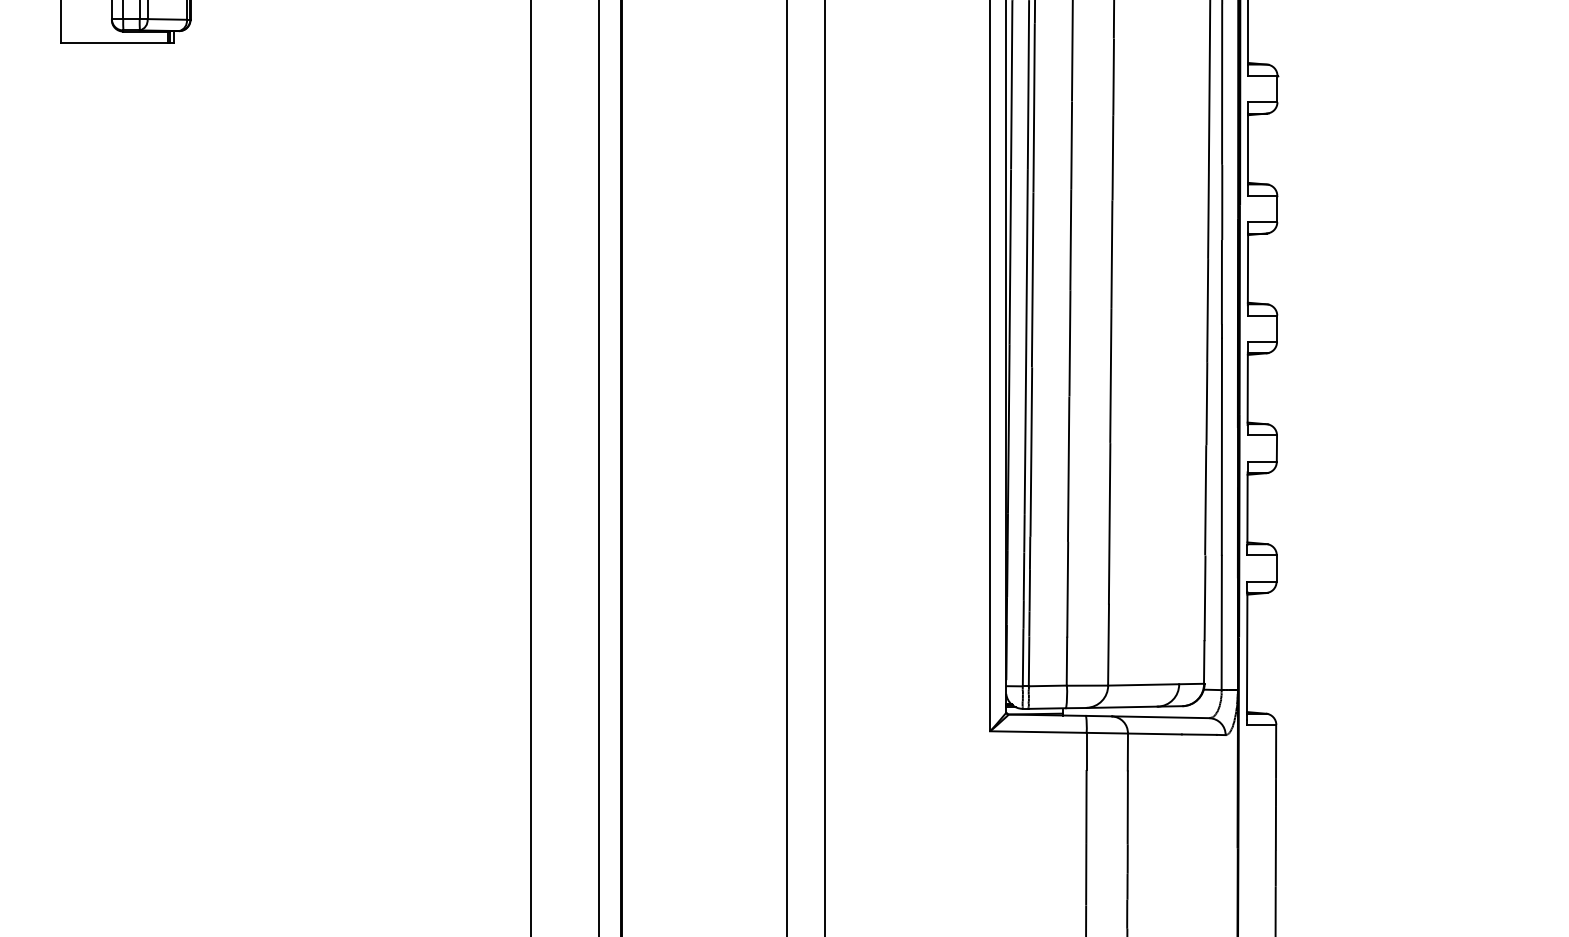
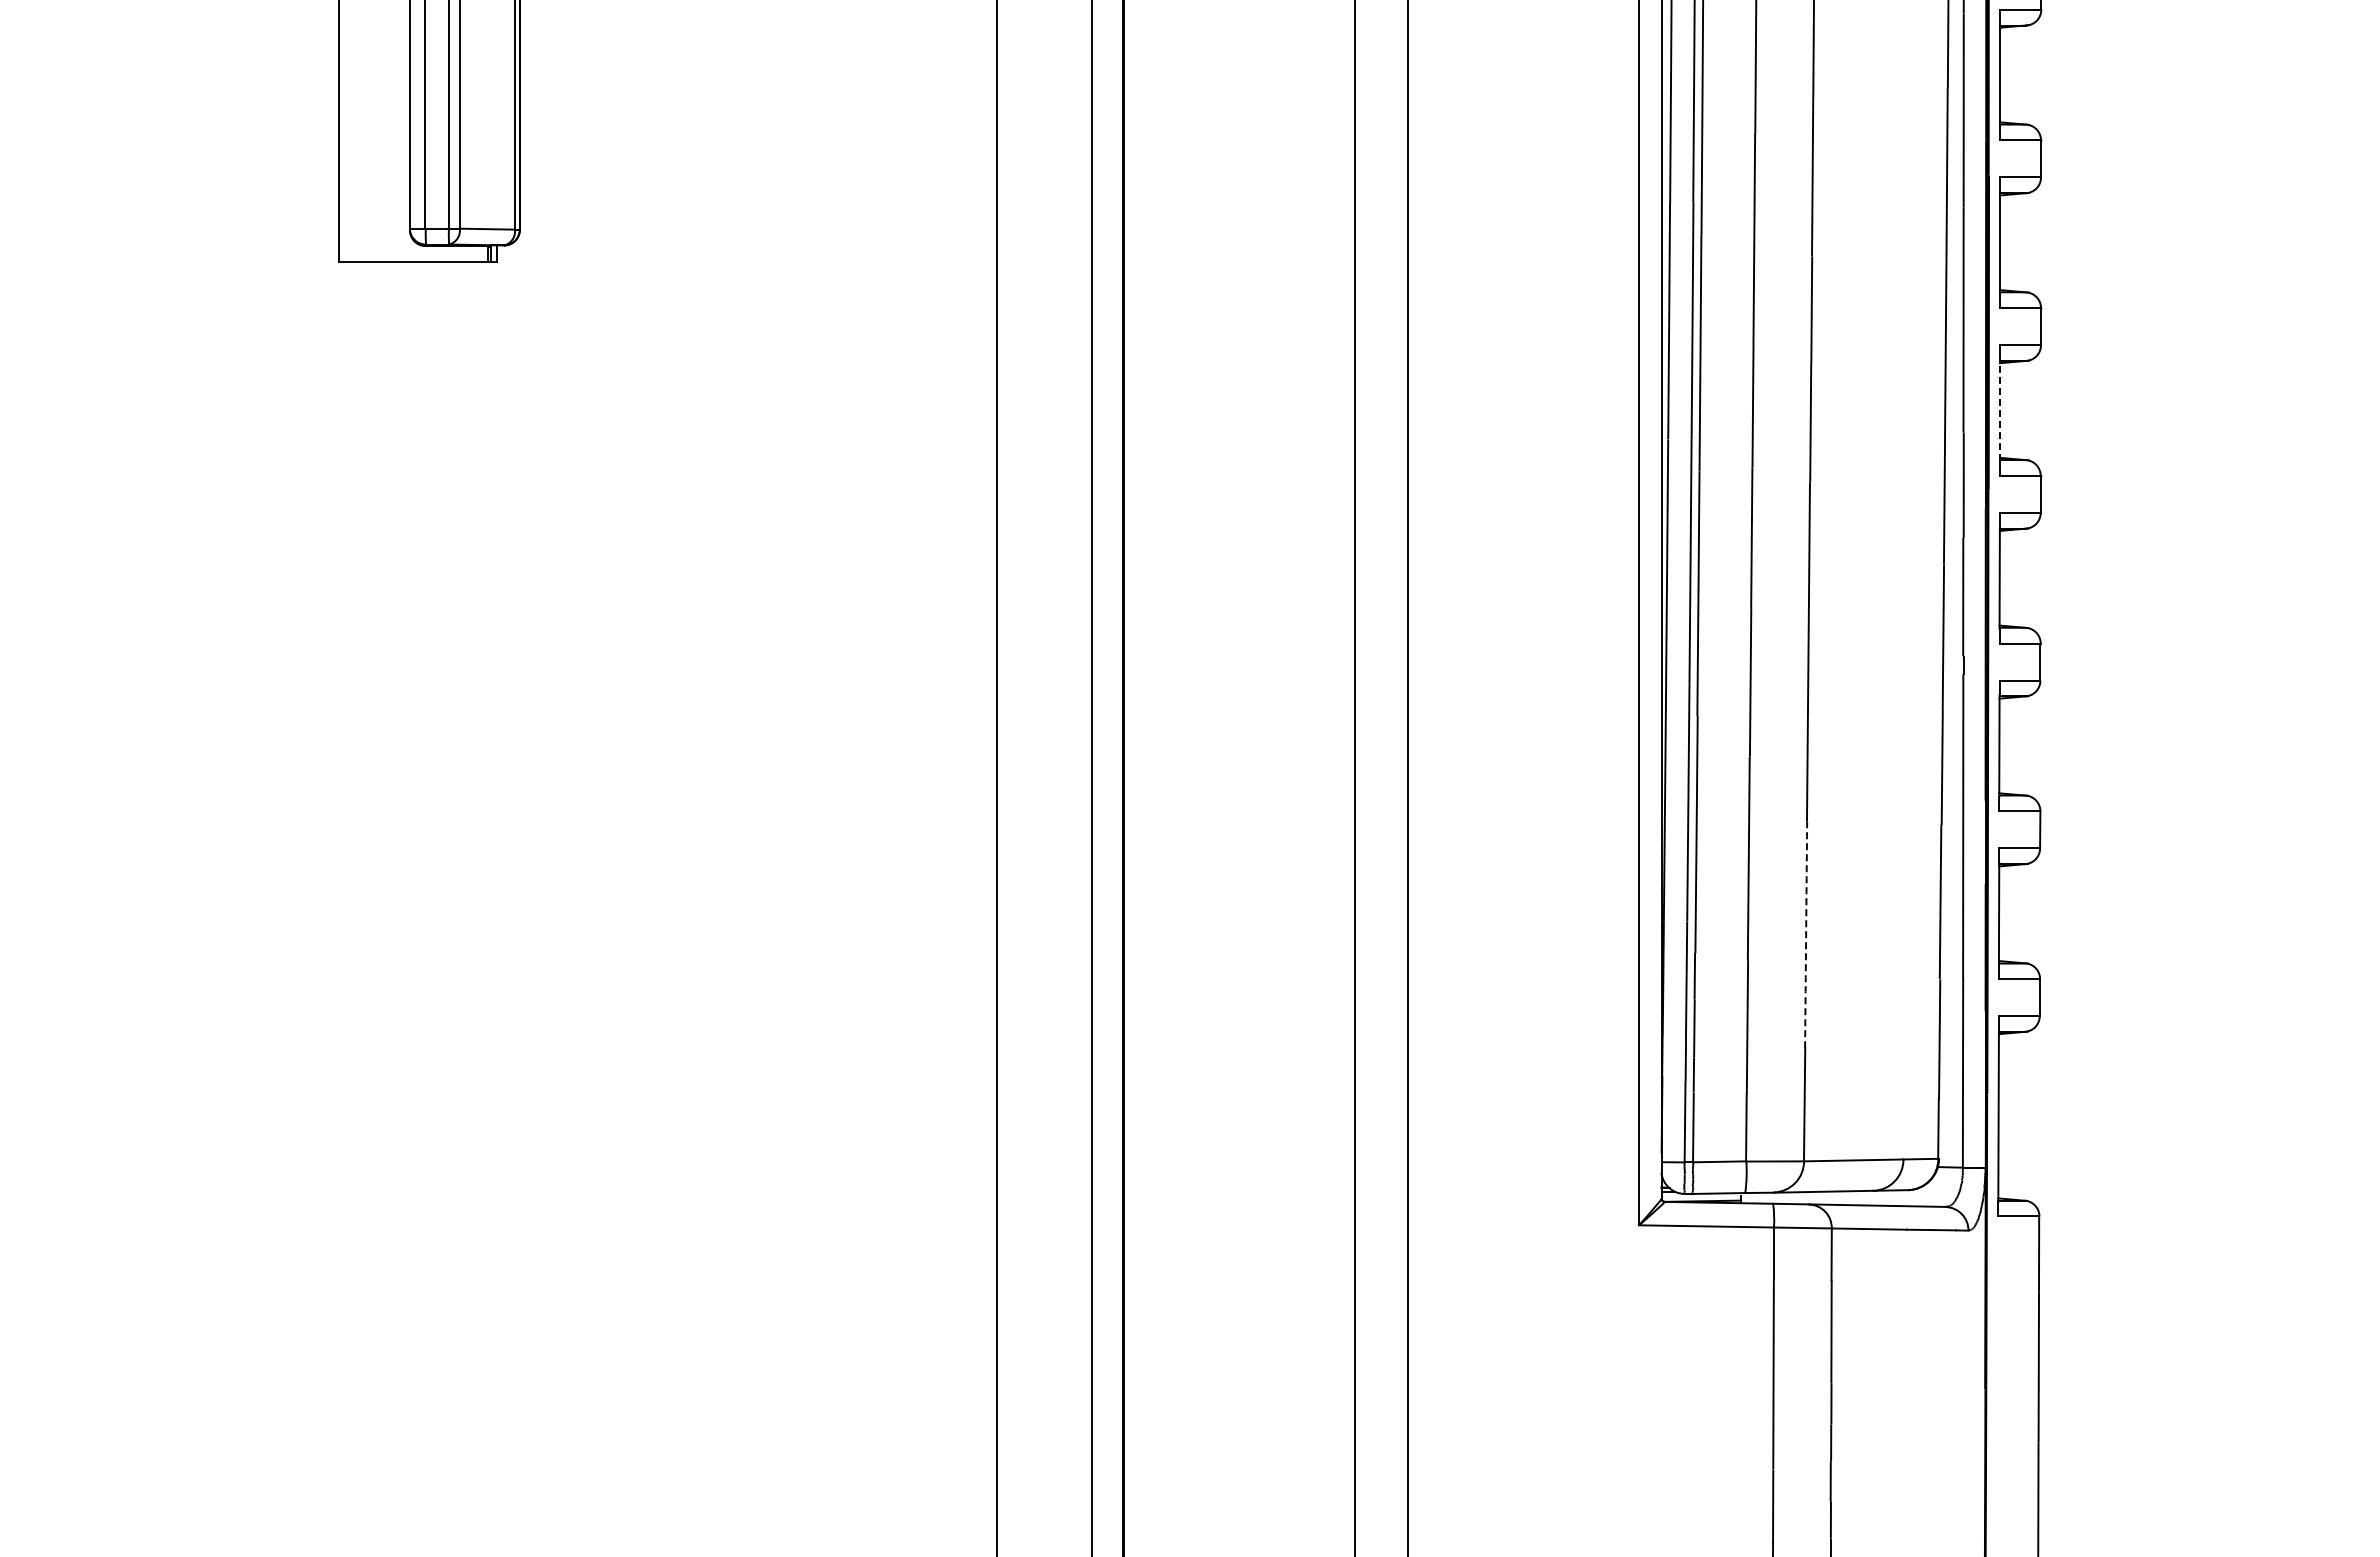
line: (1247, 149) -> (1999, 410), solid -> dashed
arc: (1109, 524) -> (1806, 935), solid -> dashed

